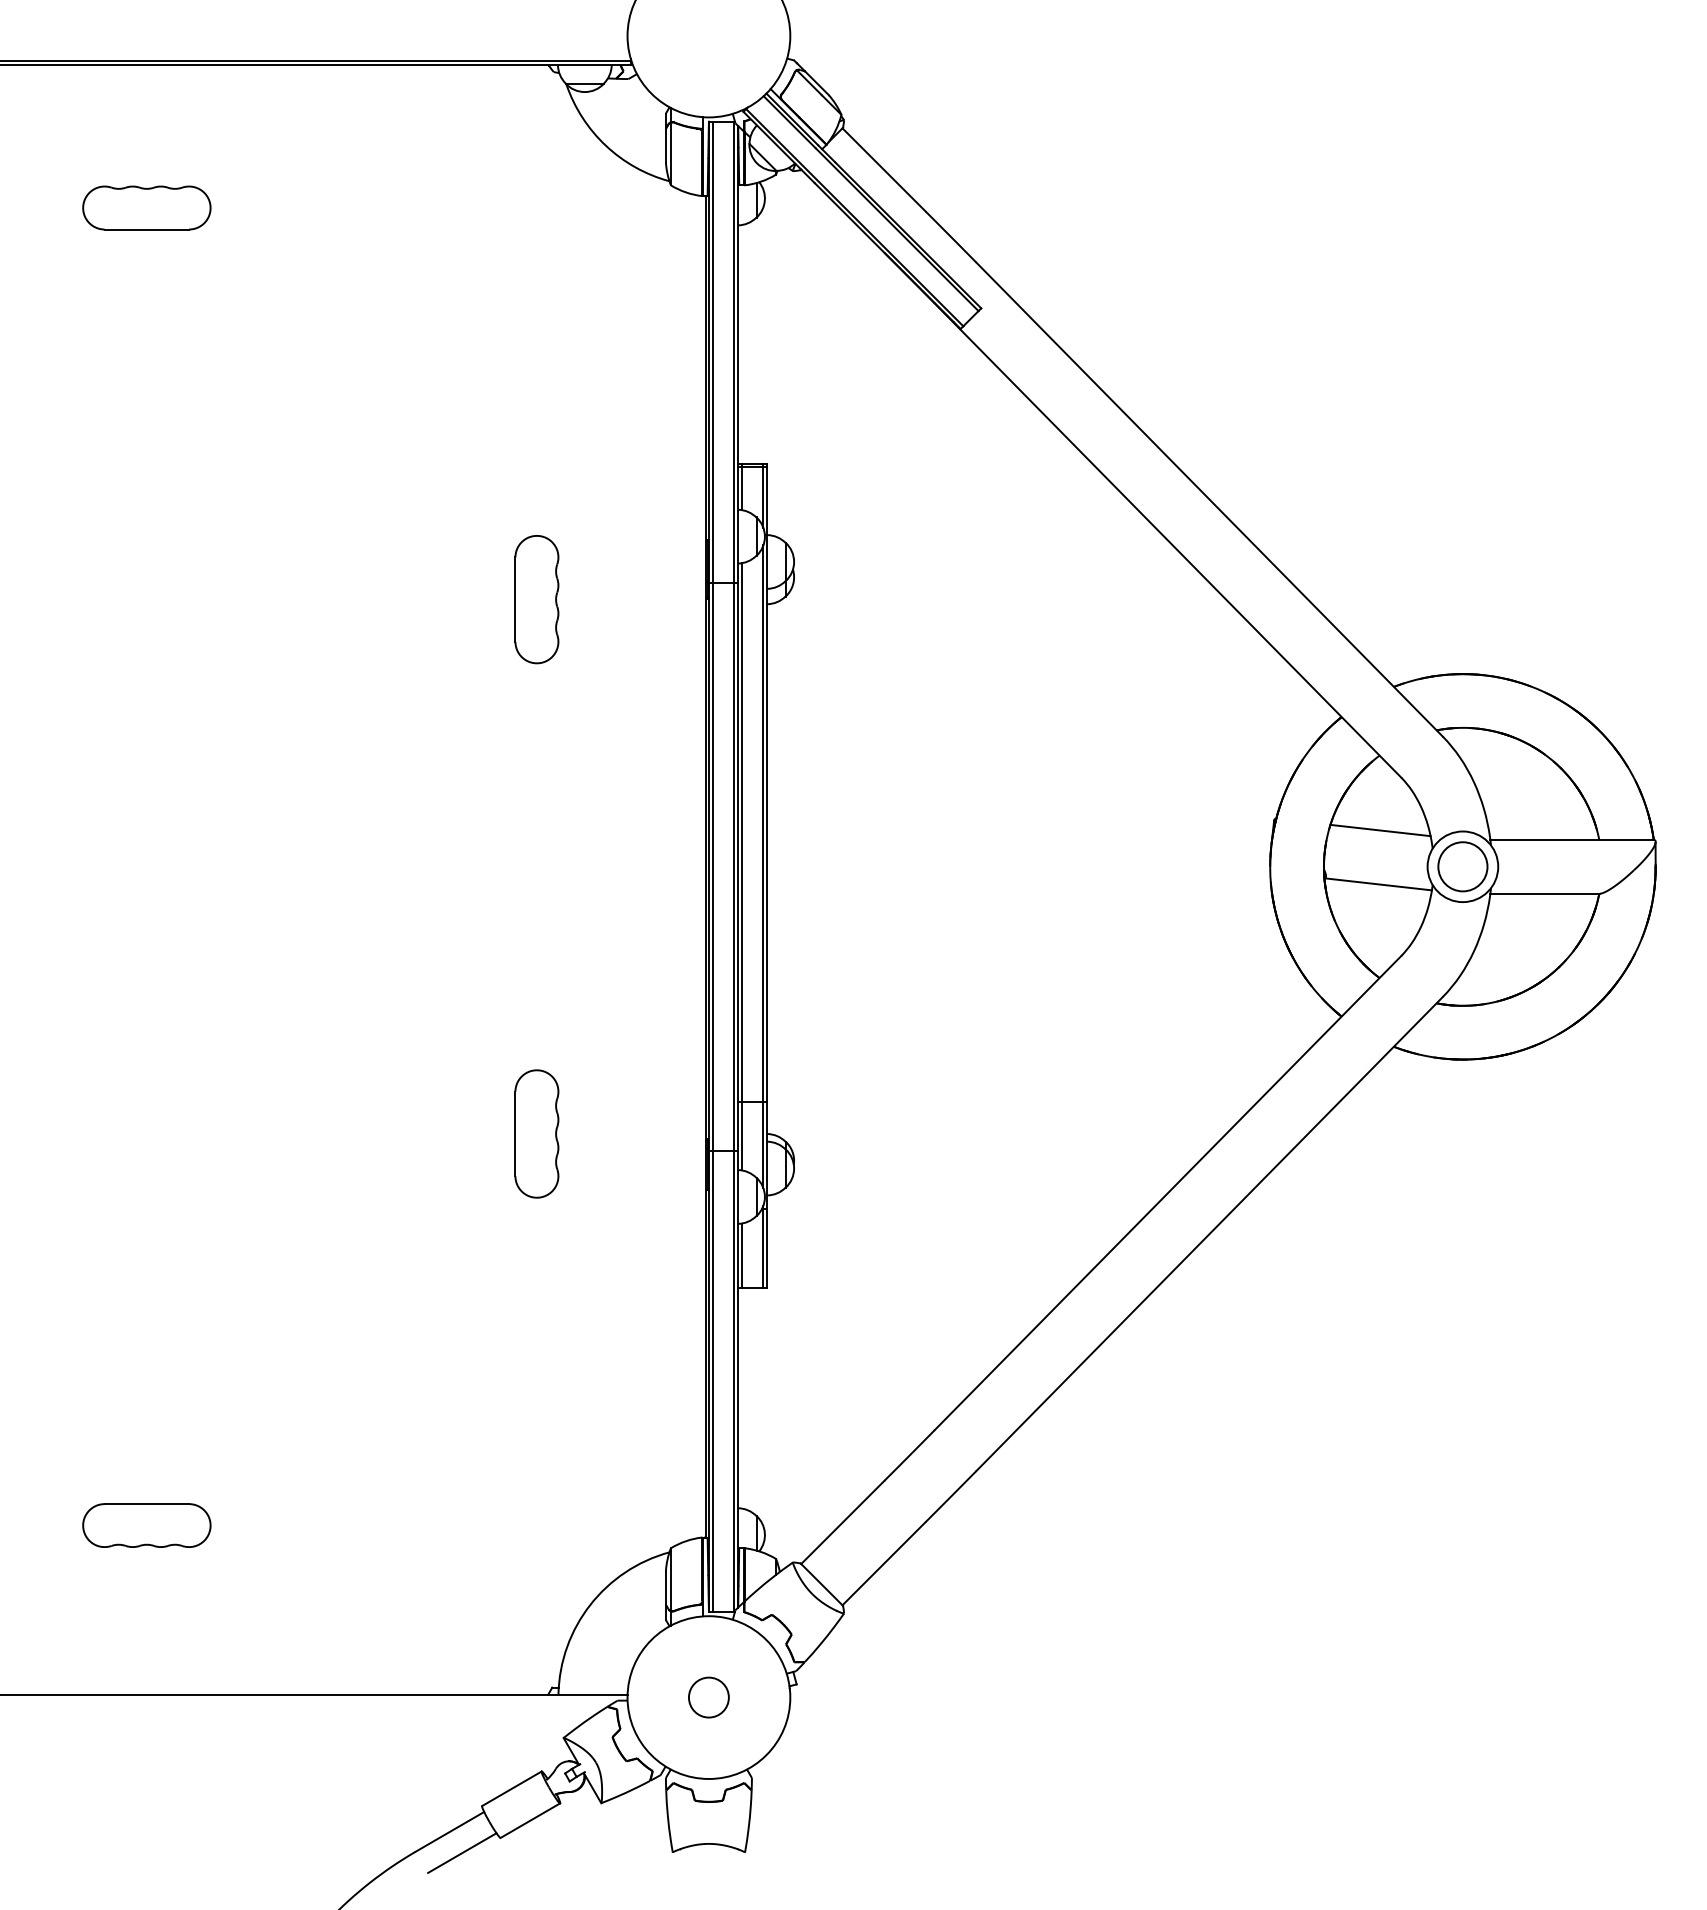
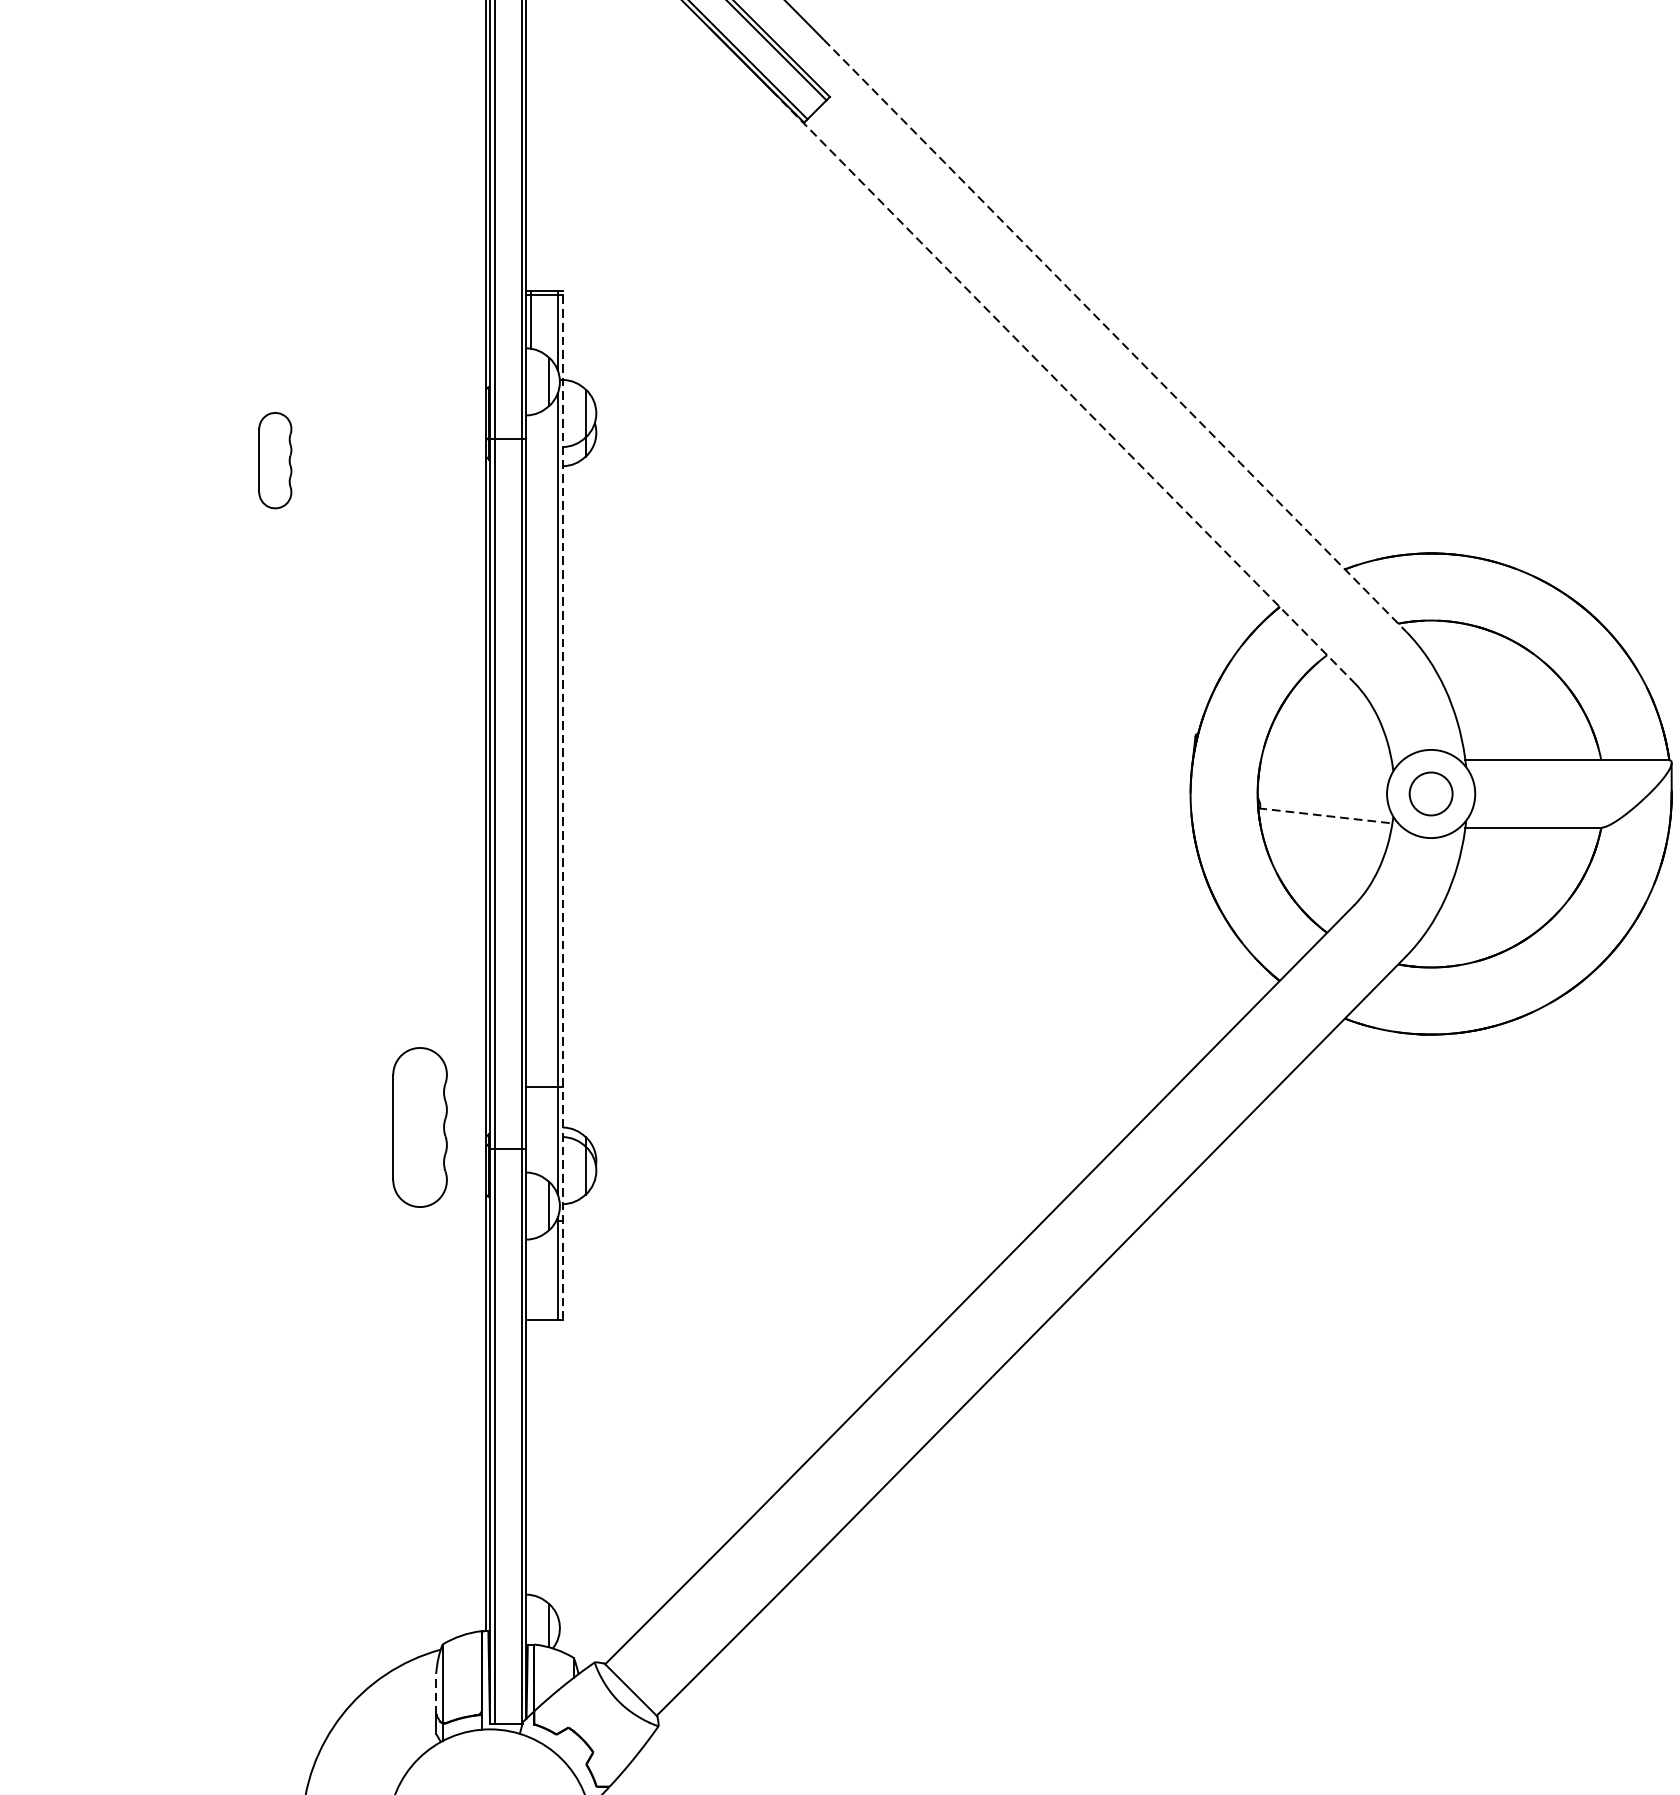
line: (1209, 499) -> (1114, 335), solid -> dashed
line: (1168, 540) -> (1063, 386), solid -> dashed
part: (536, 599) -> (274, 460), size x0.6
line: (1380, 830) -> (1328, 748), removed
line: (741, 866) -> (530, 793), removed
circle: (1462, 866) -> (1430, 793), size x0.7
line: (767, 875) -> (563, 804), solid -> dashed
line: (1378, 884) -> (1325, 816), solid -> dashed
part: (536, 1133) -> (419, 1126), moved
line: (741, 1255) -> (530, 1279), removed
line: (665, 1587) -> (435, 1693), solid -> dashed

